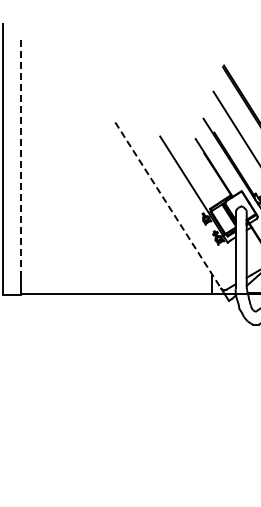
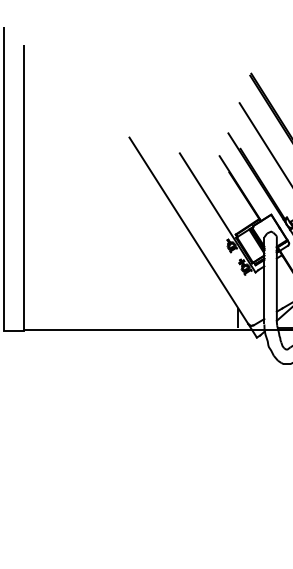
line: (21, 155) -> (24, 174), dashed -> solid
line: (168, 205) -> (189, 230), dashed -> solid

